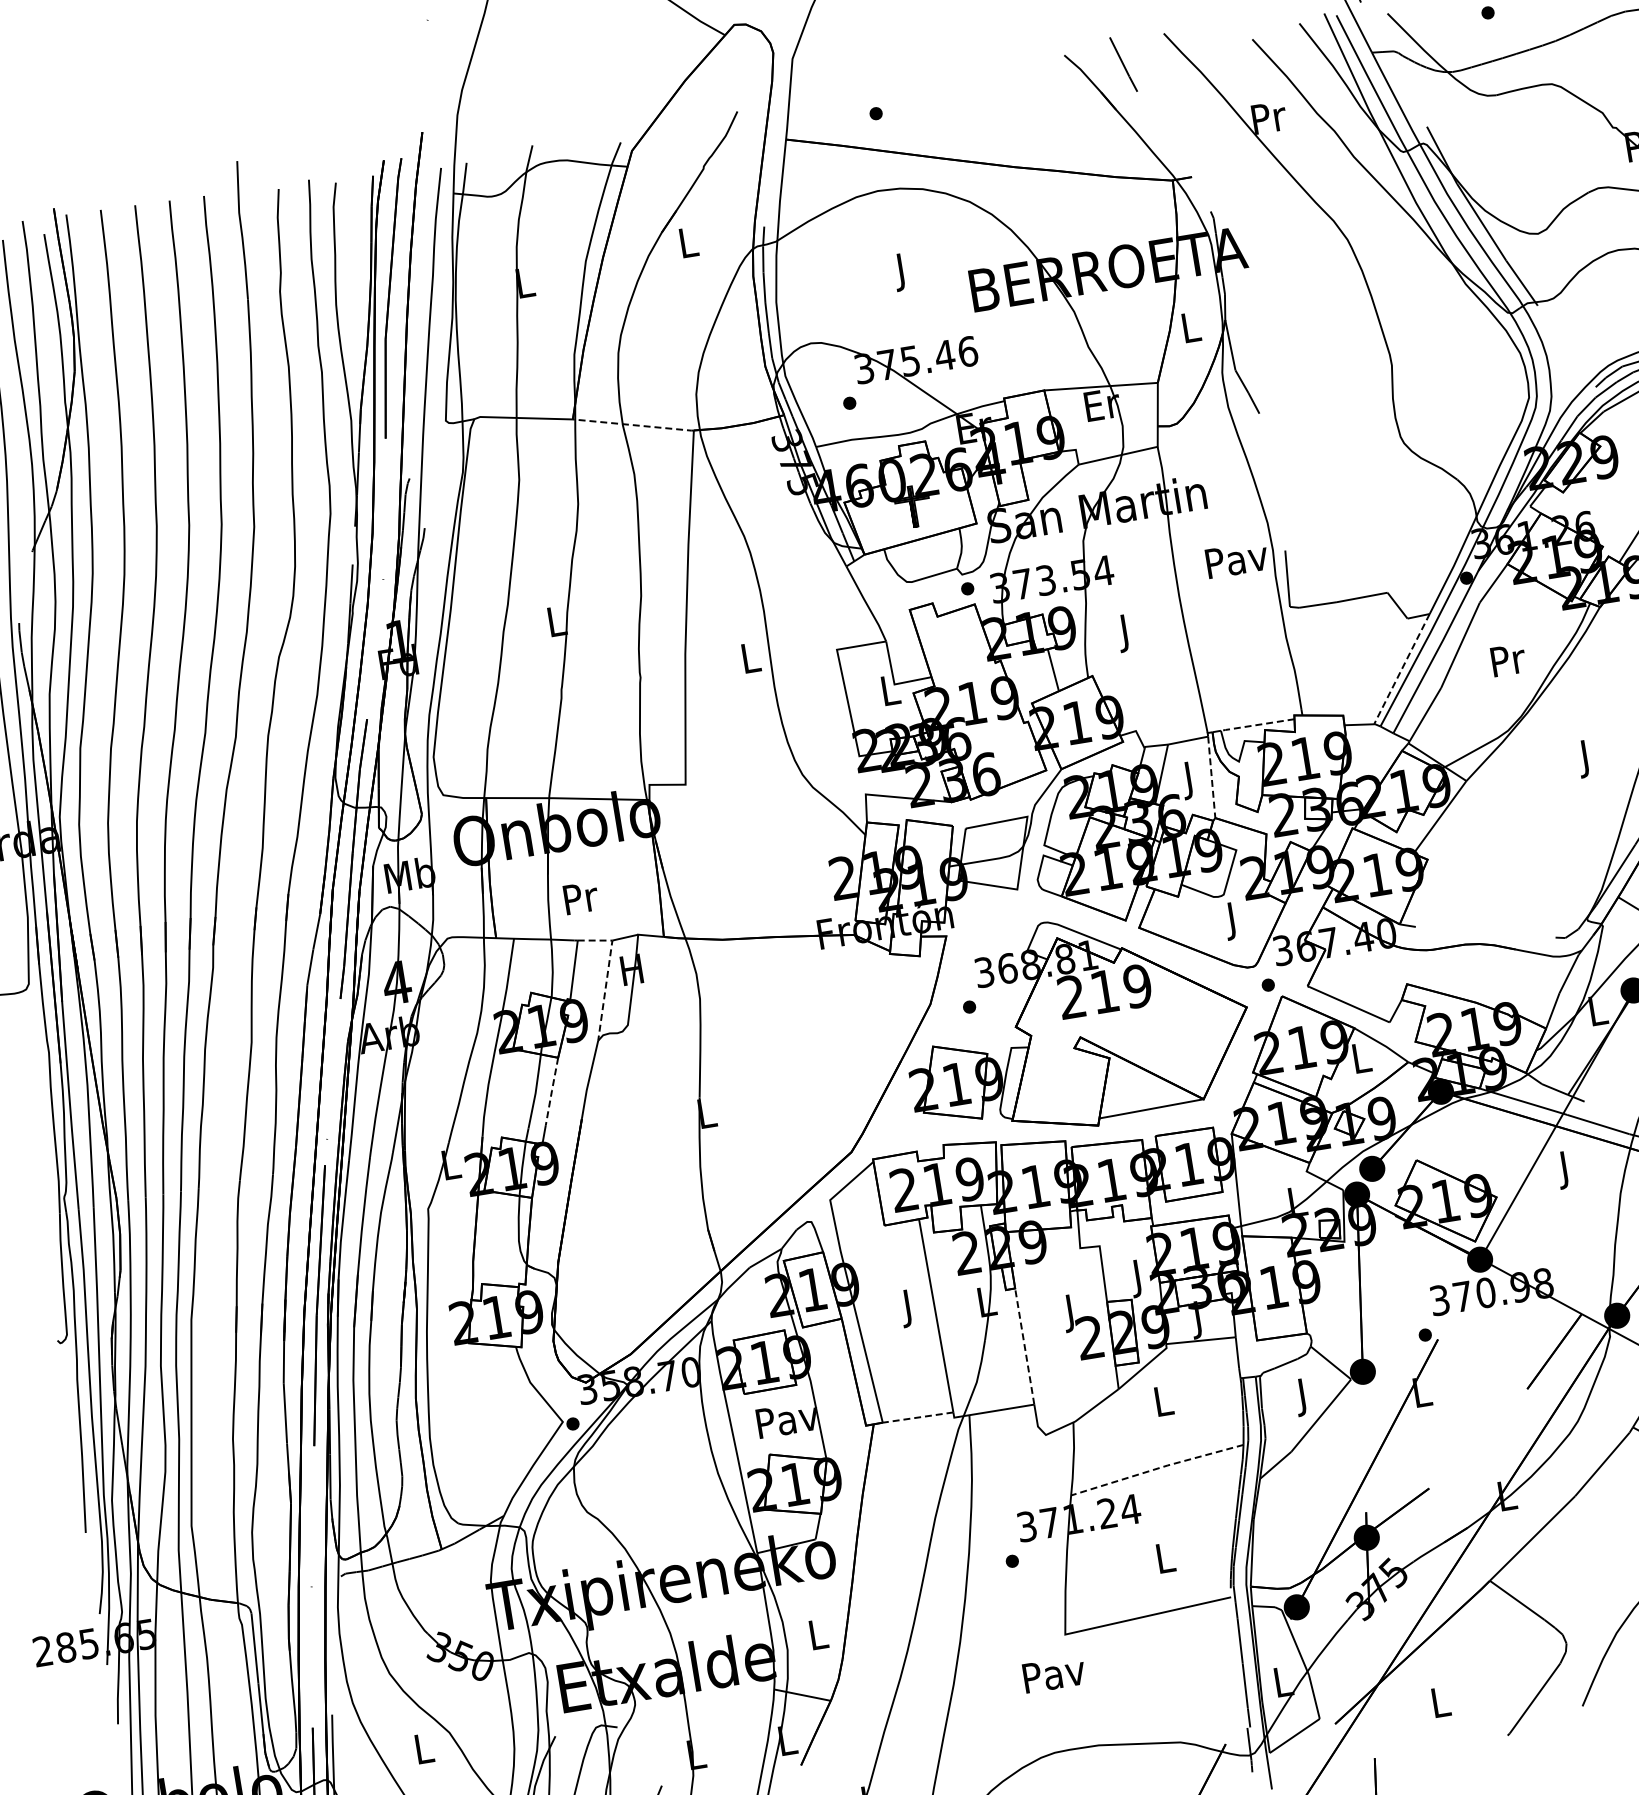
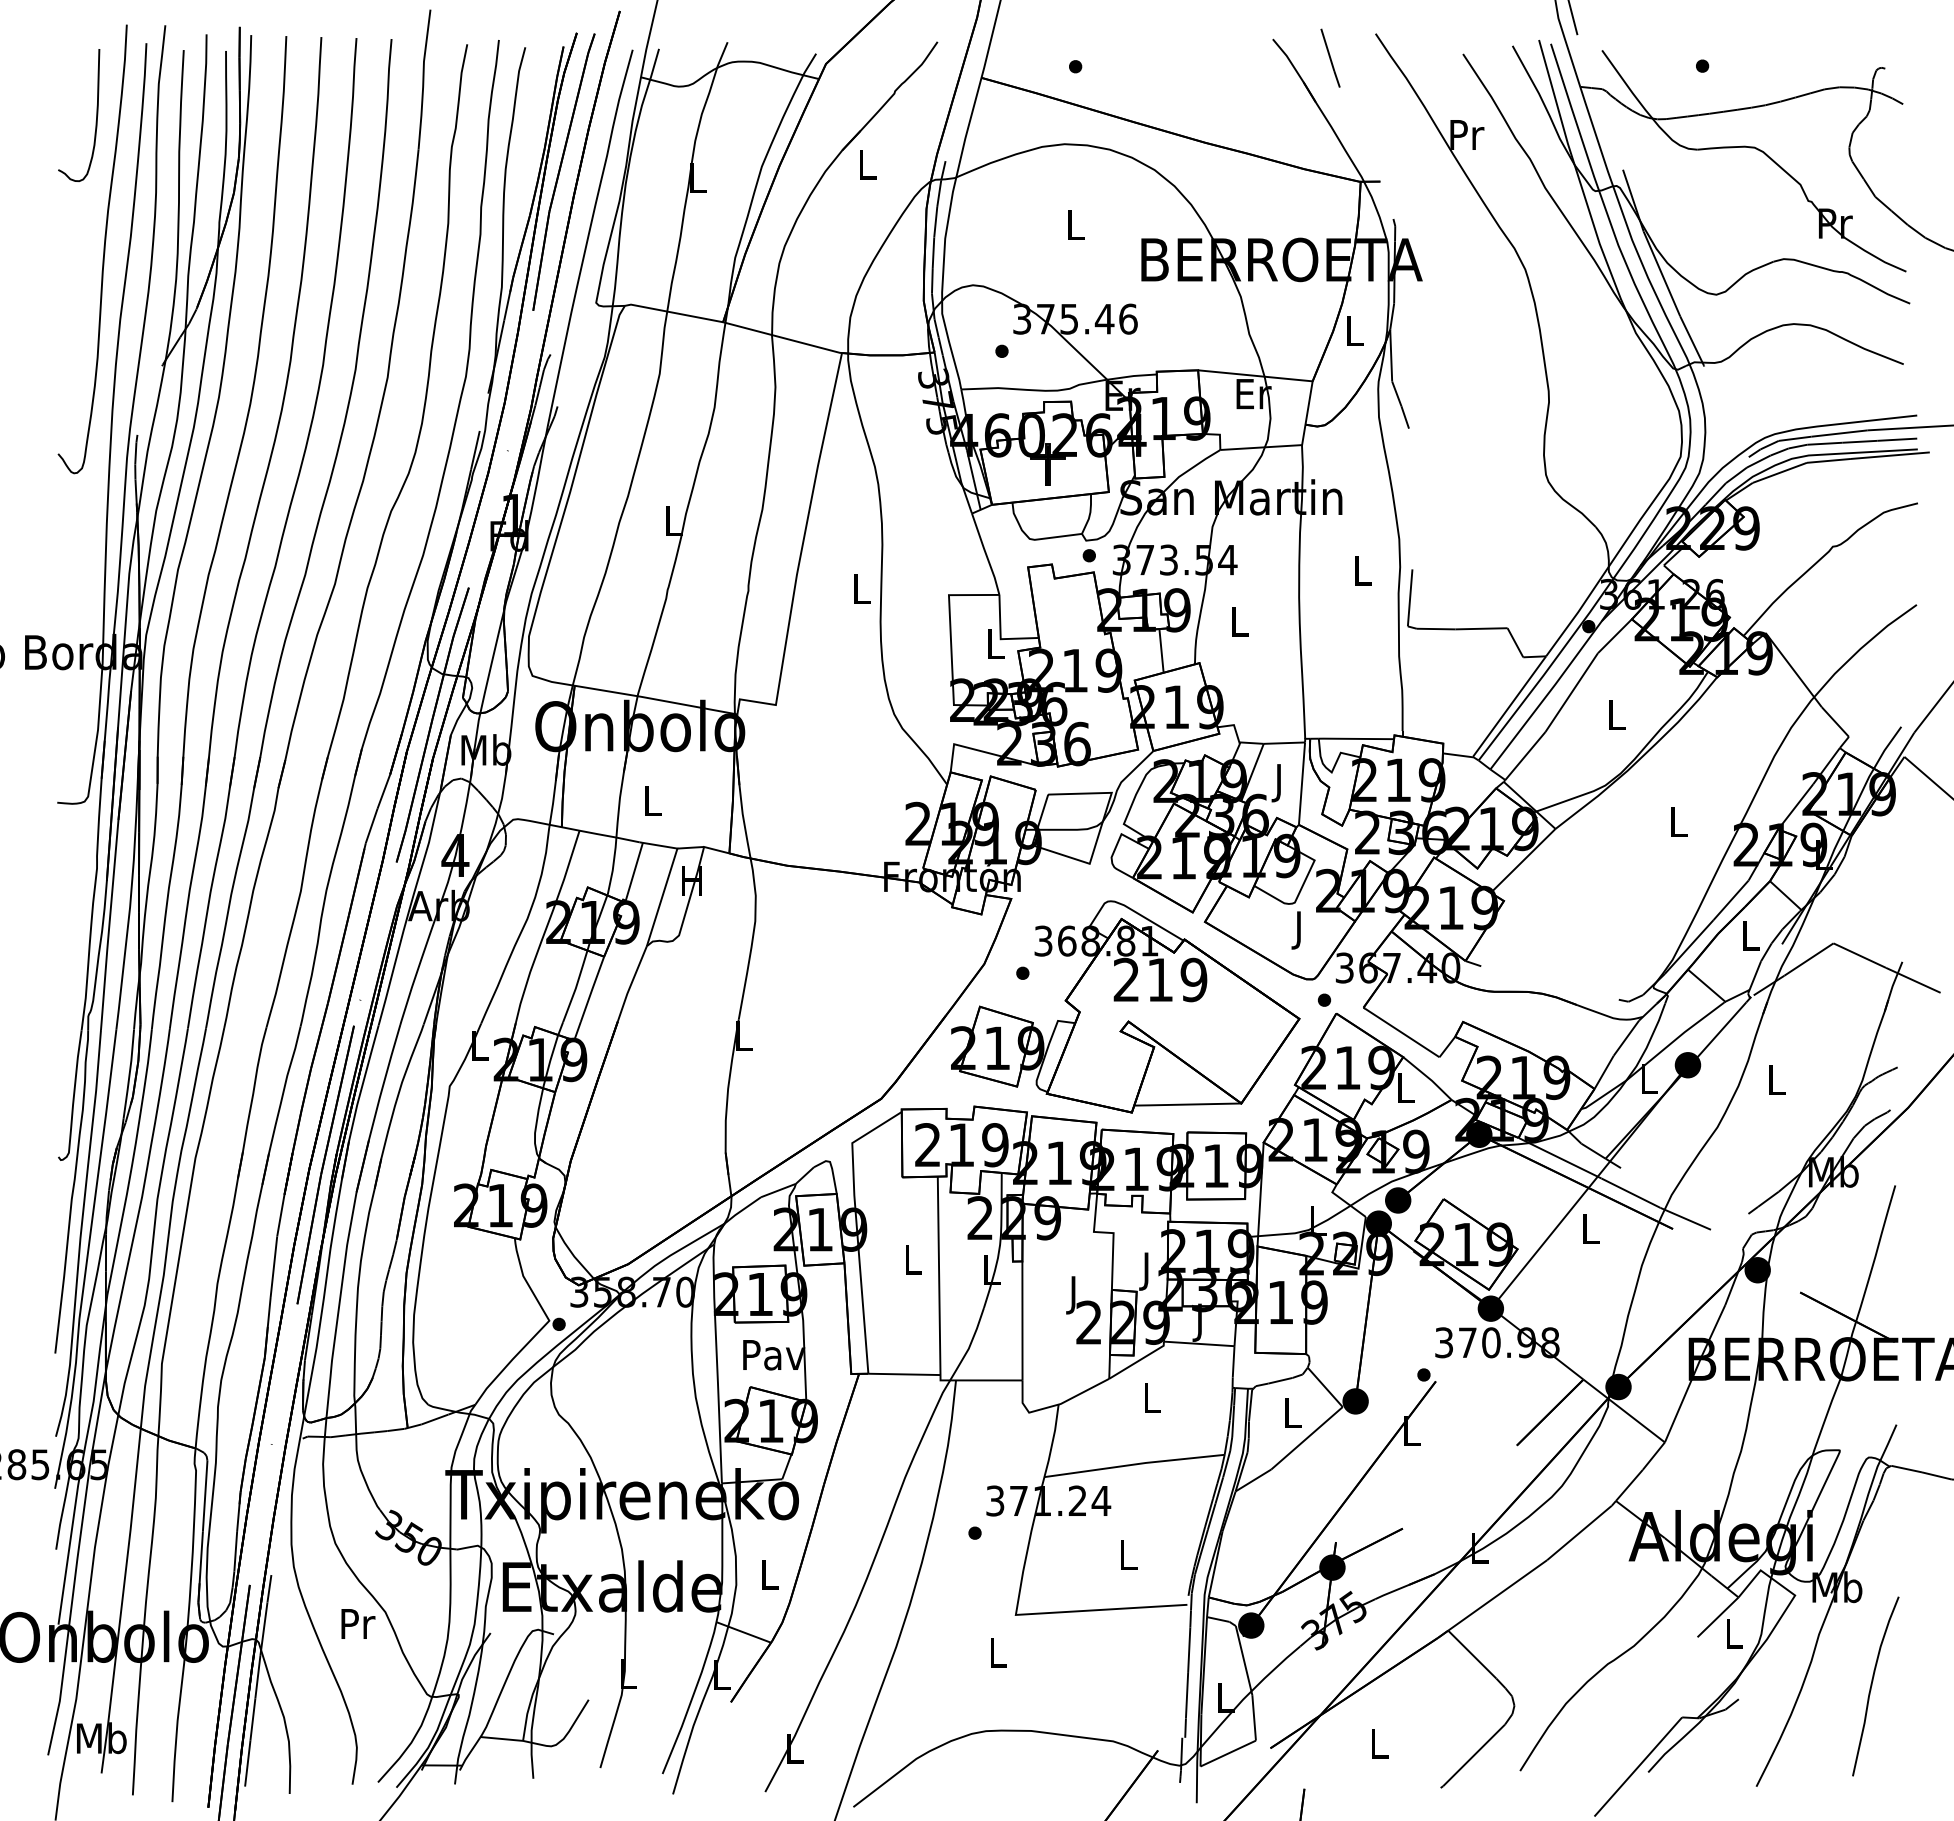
text: (902, 272) -> (1075, 229), J -> L
line: (633, 424) -> (782, 337), dashed -> solid
text: (1236, 559) -> (1362, 570), Pav -> L
text: (1125, 632) -> (1239, 625), J -> L
text: (1508, 660) -> (1617, 715), Pr -> L
line: (1402, 669) -> (1509, 707), dashed -> solid
line: (1256, 724) -> (1355, 738), dashed -> solid
text: (1586, 758) -> (1678, 826), J -> L
line: (1211, 778) -> (1301, 784), dashed -> solid
text: (581, 898) -> (653, 801), Pr -> L
line: (607, 972) -> (667, 879), dashed -> solid
line: (552, 1091) -> (592, 989), dashed -> solid
text: (1565, 1170) -> (1590, 1233), J -> L
text: (909, 1307) -> (913, 1263), J -> L
line: (1024, 1346) -> (1022, 1320), dashed -> solid
text: (1303, 1397) -> (1292, 1417), J -> L
line: (917, 1417) -> (903, 1374), dashed -> solid
line: (1158, 1468) -> (1135, 1464), dashed -> solid
text: (1054, 1674) -> (998, 1652), Pav -> L
text: (424, 1748) -> (358, 1623), L -> Pr

